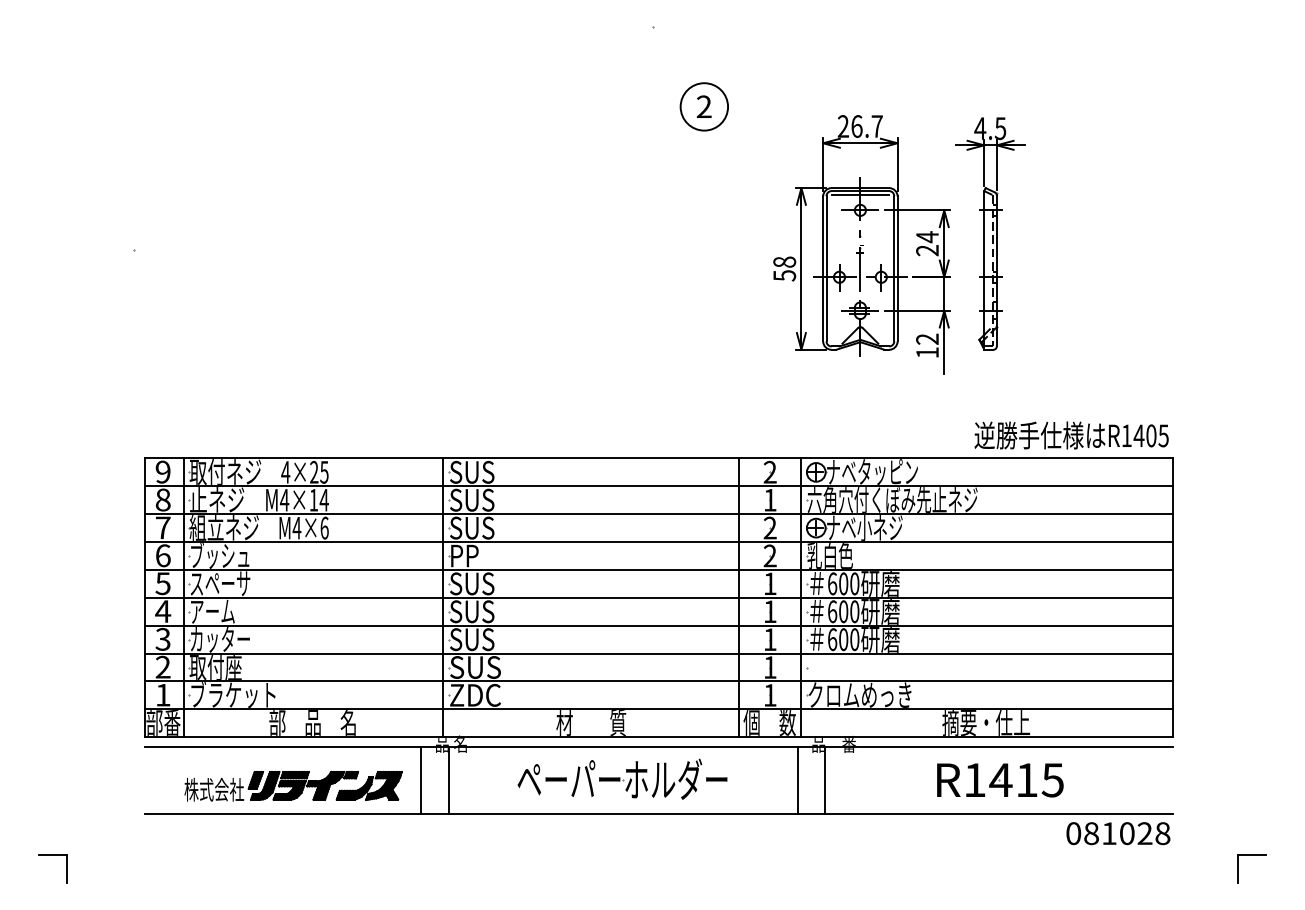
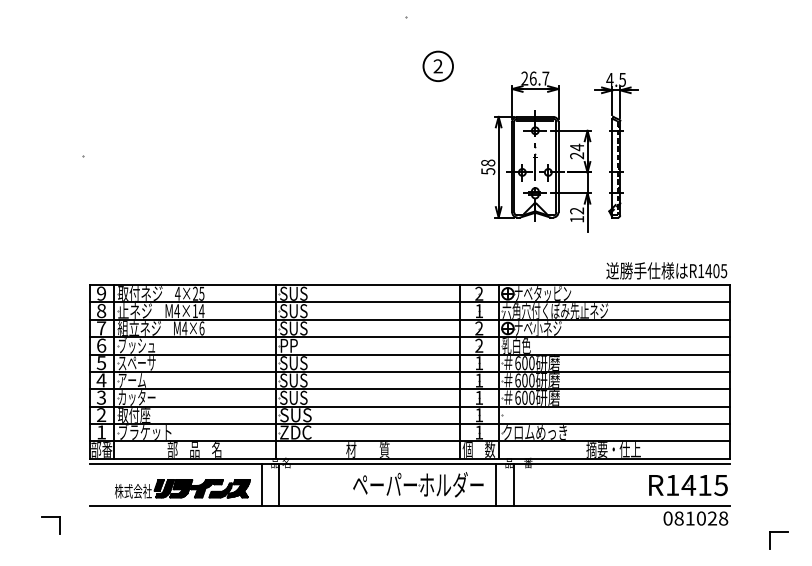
part: (622, 778) -> (418, 484), moved
part: (1000, 780) -> (688, 485), moved
part: (52, 855) -> (50, 517), moved

